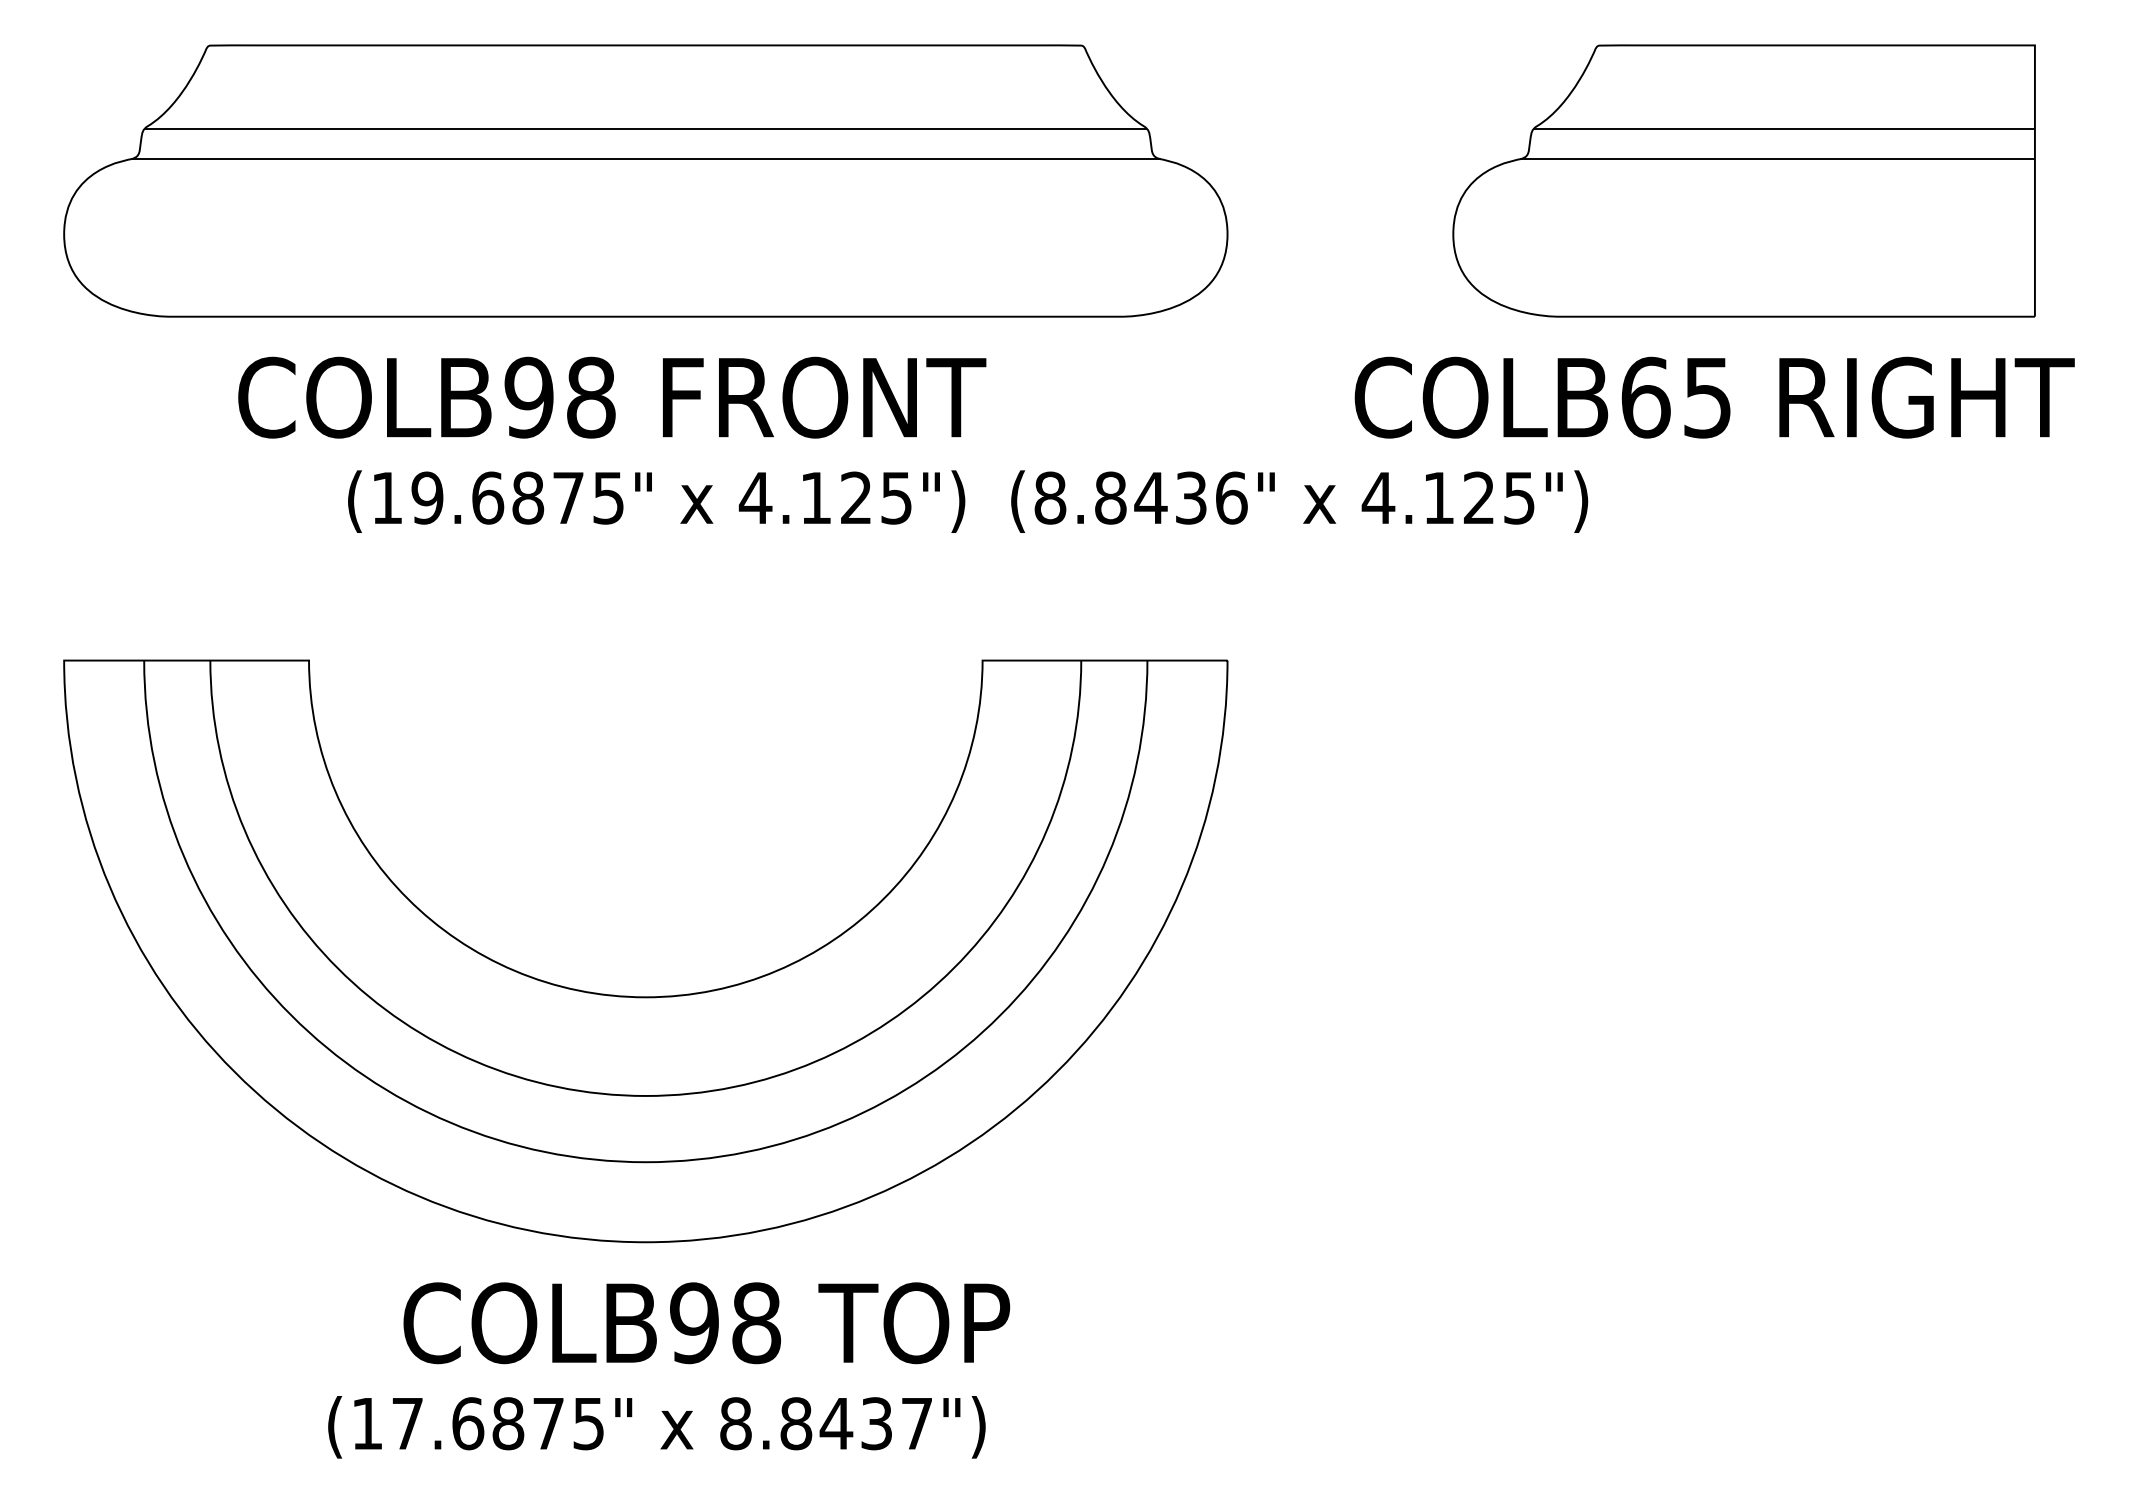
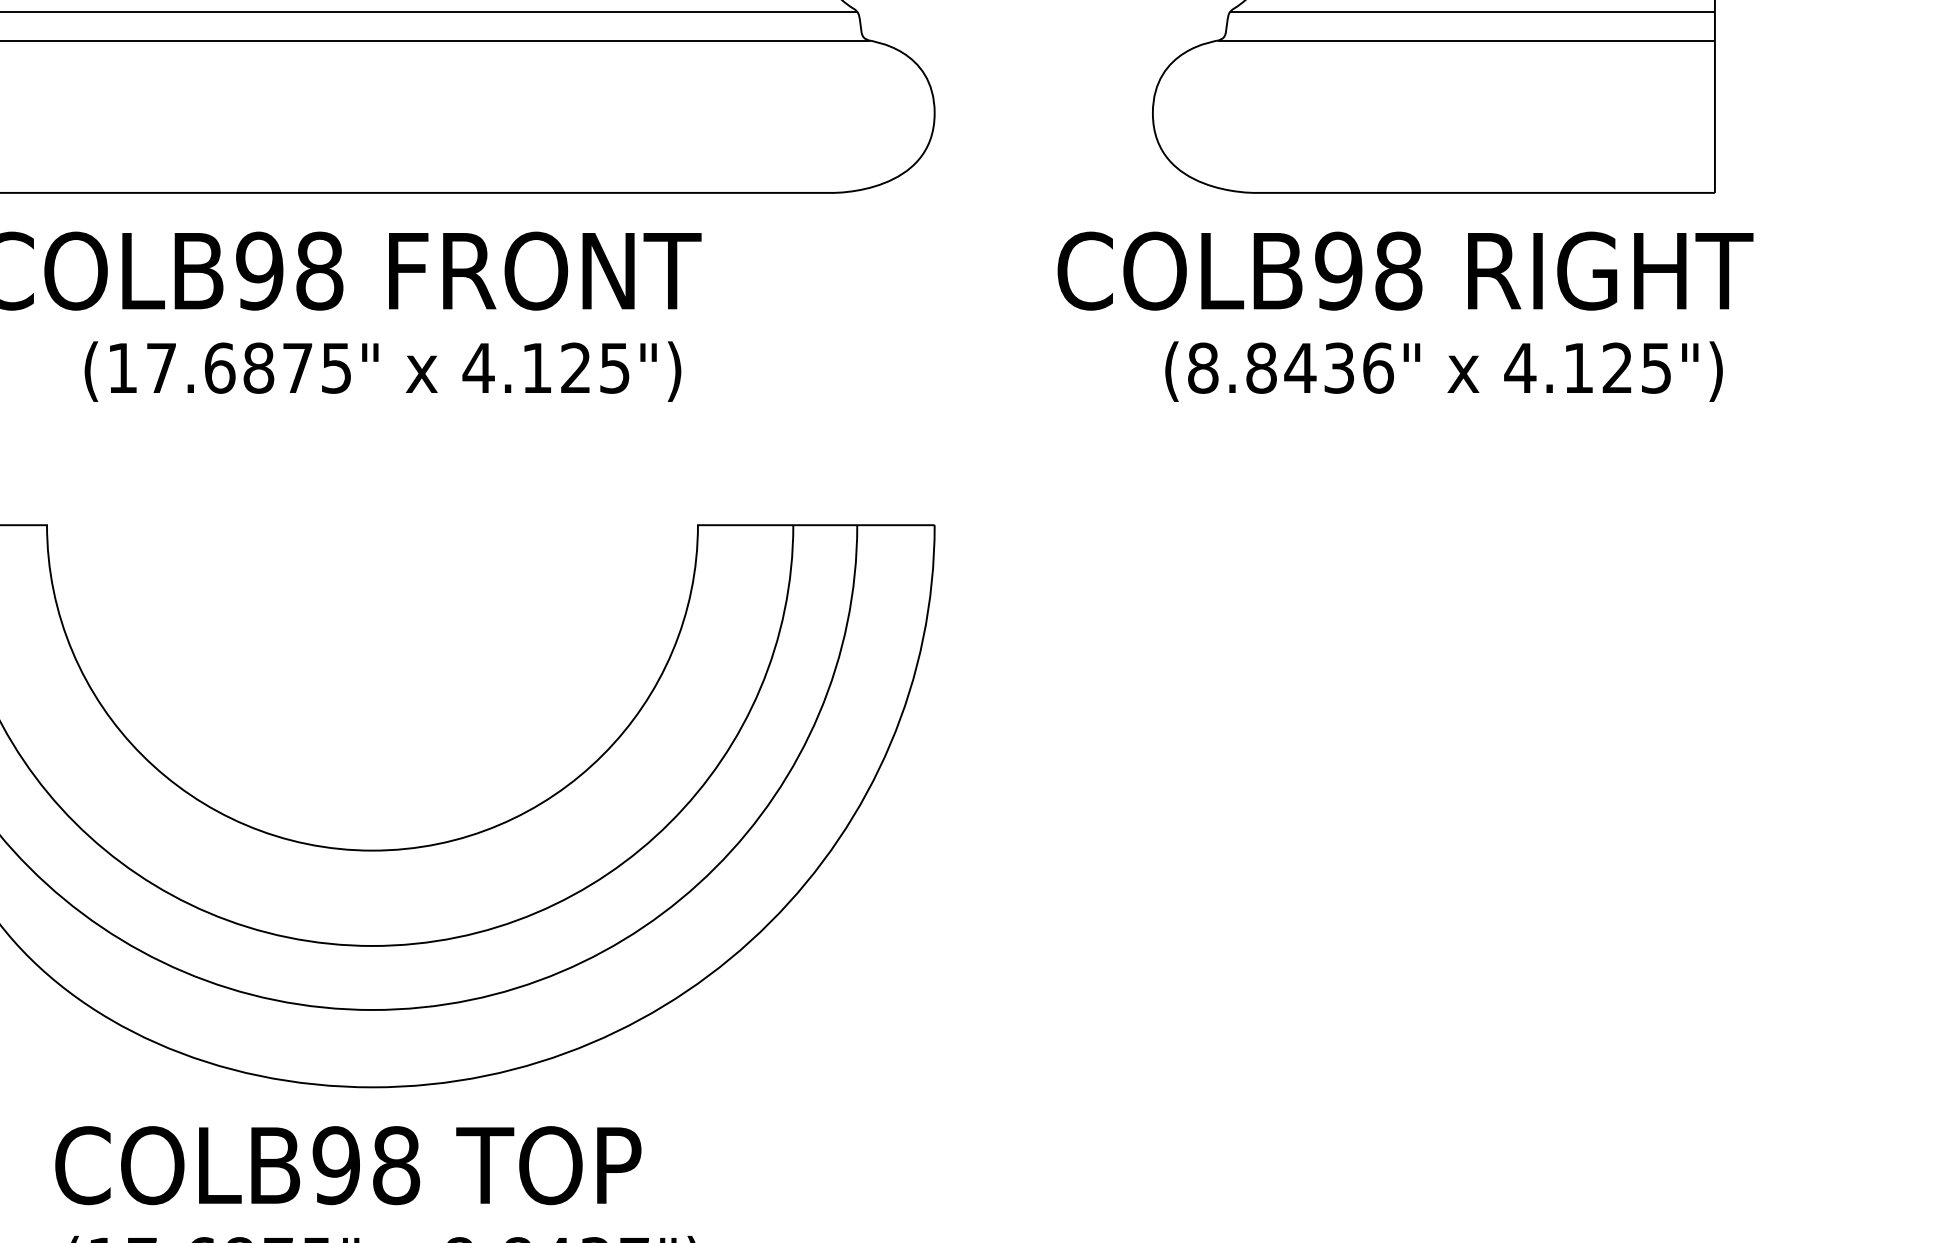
text: (1676, 397) -> (1368, 270), COLB65 -> COLB98
text: (427, 497) -> (161, 367), (19.6875" -> (17.6875"
text: (1299, 501) -> (1443, 371), moved
text: (706, 1323) -> (348, 1165), moved

